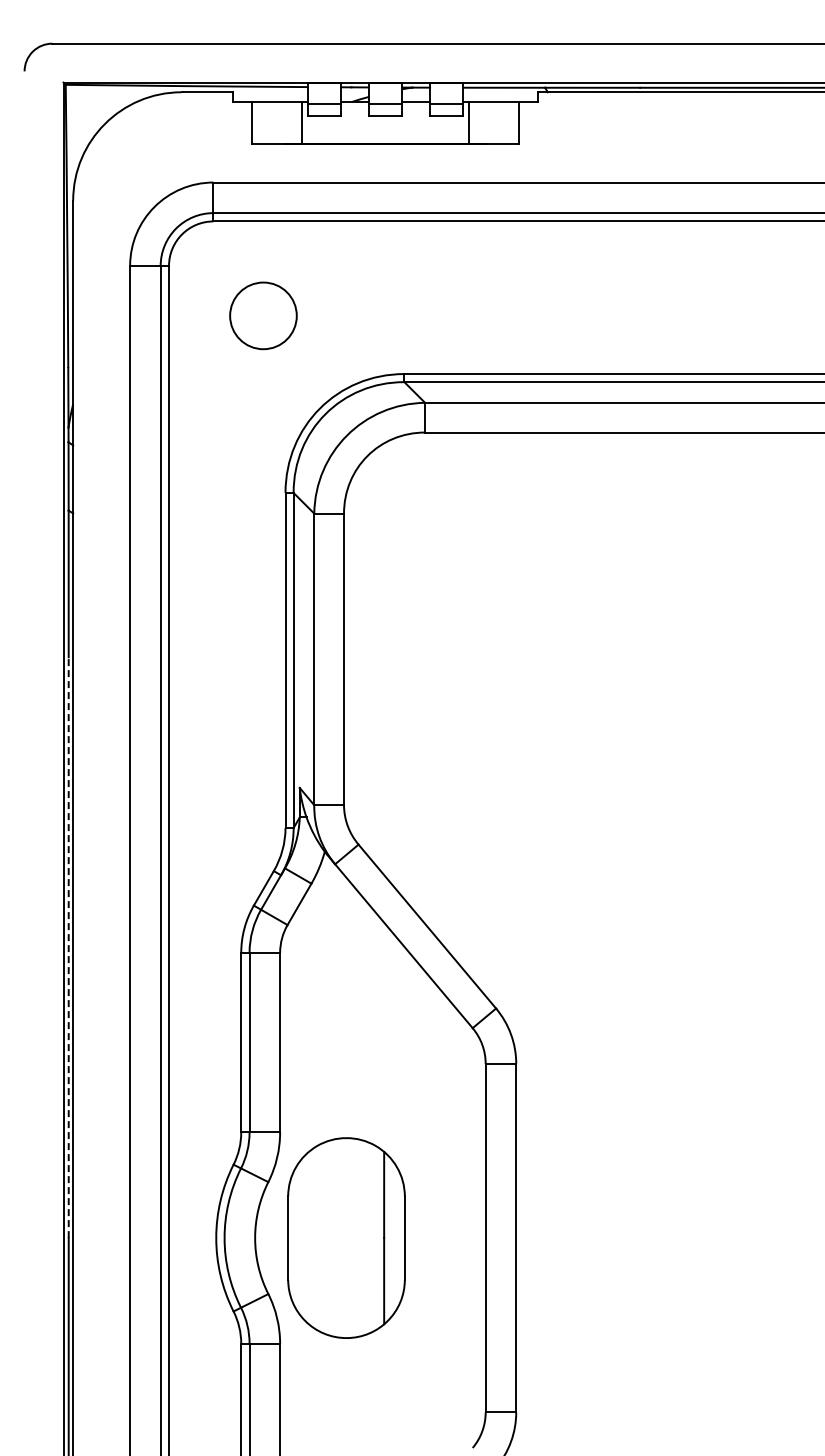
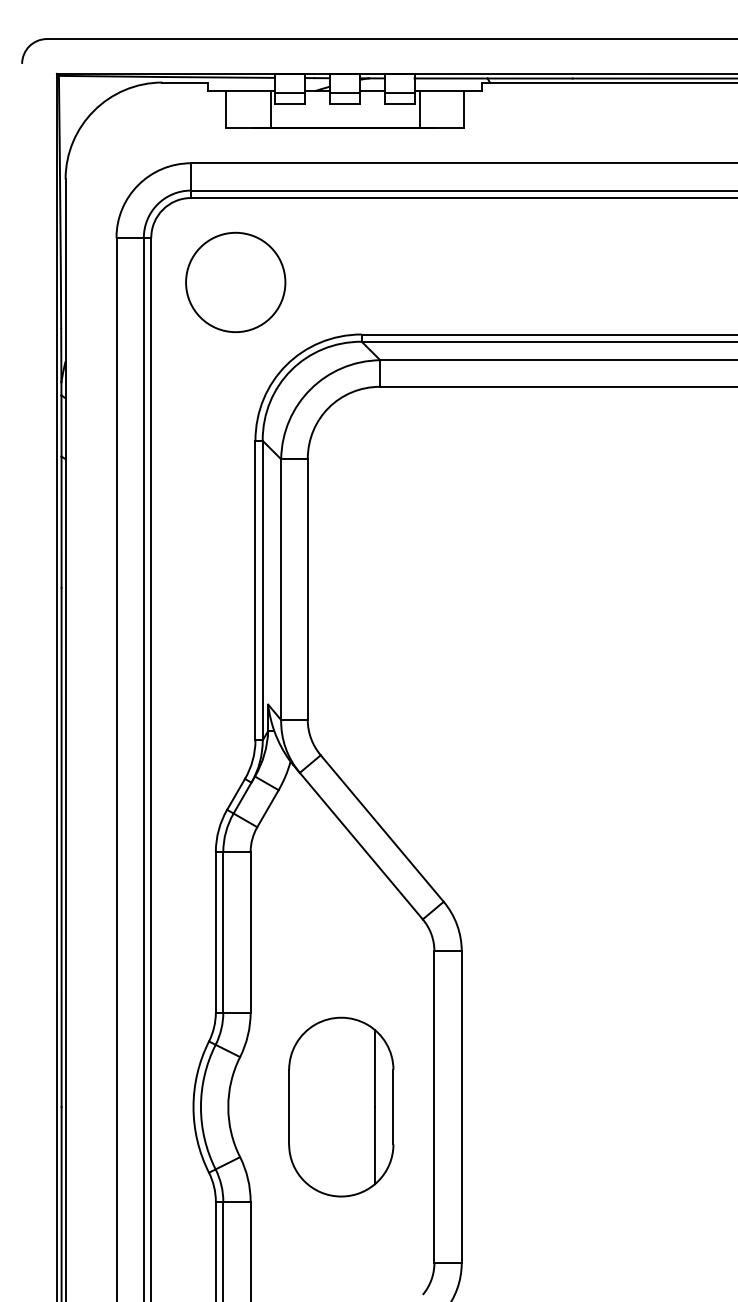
circle: (263, 315) -> (235, 282), size x1.67
line: (68, 947) -> (61, 847), dashed -> solid
part: (346, 1237) -> (341, 1106), moved

